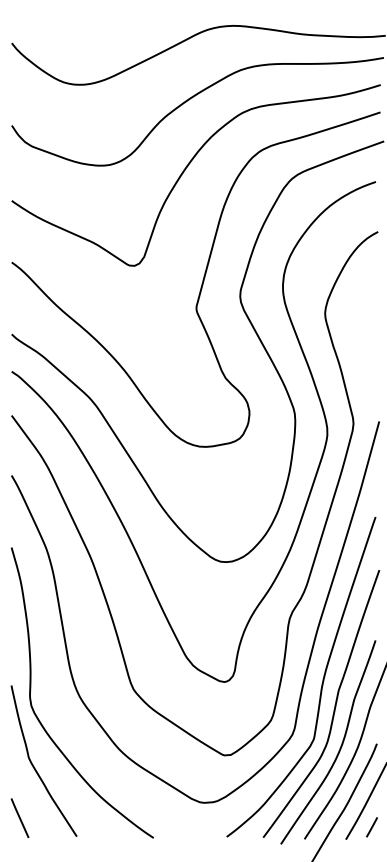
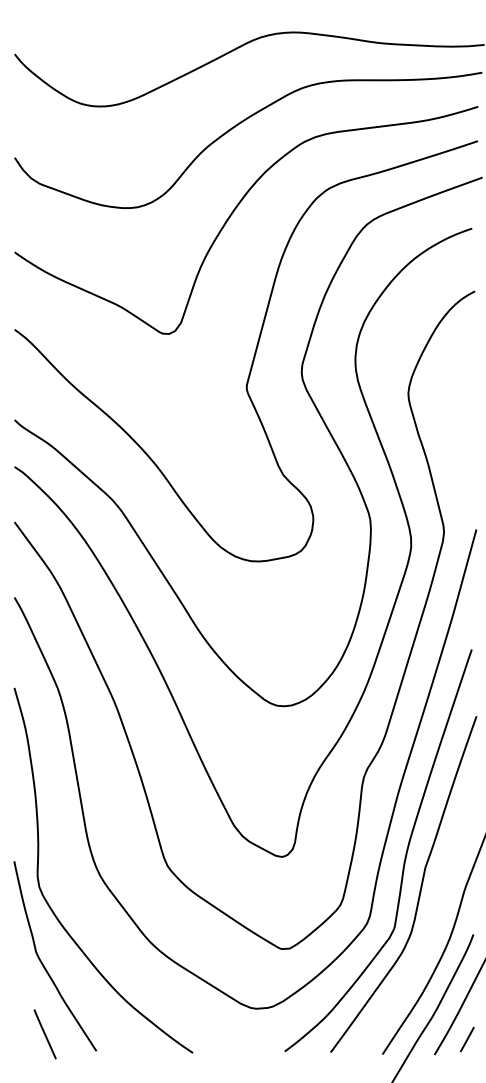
curve: (340, 745) -> (427, 936), removed
line: (19, 817) -> (44, 1033), moved

